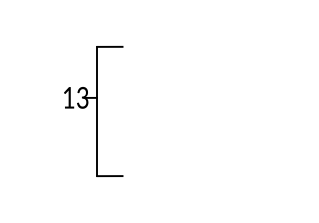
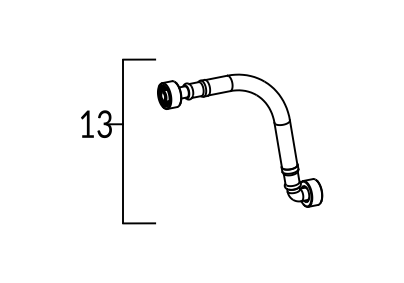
part: (217, 107) -> (275, 136), added

